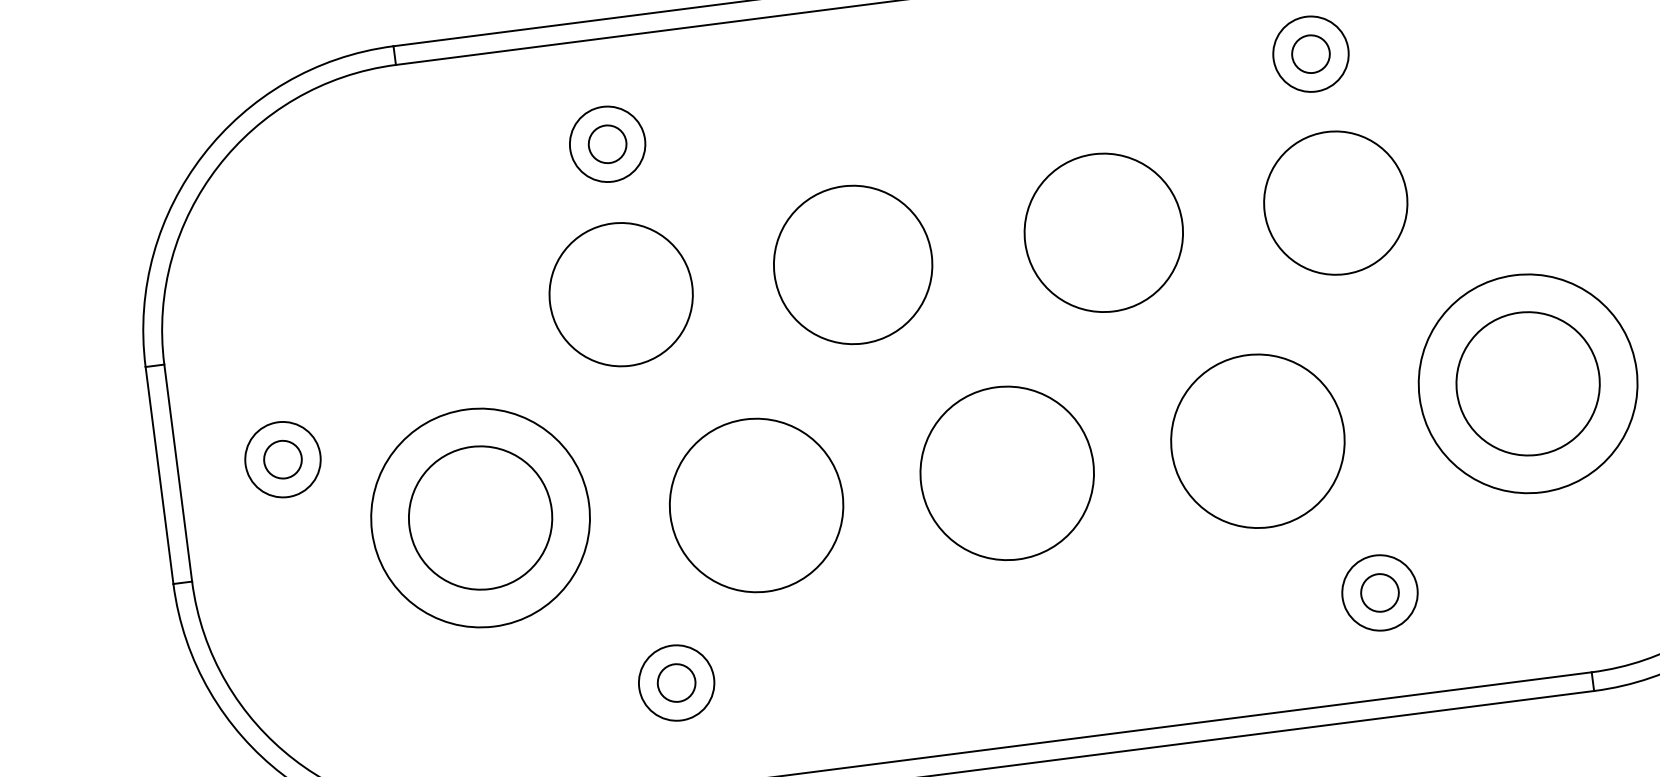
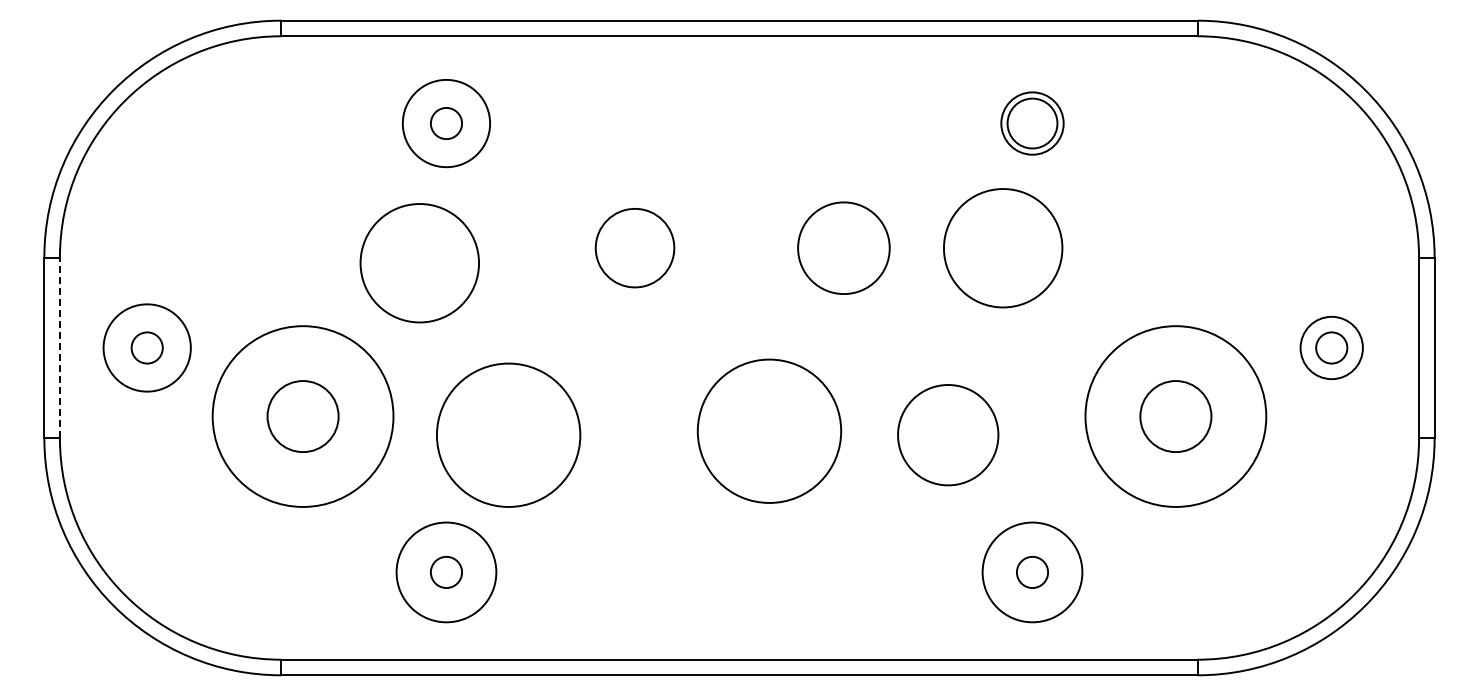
circle: (1310, 54) -> (1032, 123), size x1.6
circle: (607, 144) -> (446, 123), size x1.4
circle: (1336, 203) -> (1003, 248), moved
circle: (1103, 232) -> (843, 247), size x0.7
circle: (852, 264) -> (634, 247), size x0.6
circle: (620, 295) -> (419, 263), moved
circle: (1527, 383) -> (1175, 416), size x0.6
circle: (1256, 440) -> (947, 434), size x0.7
circle: (283, 459) -> (147, 347), size x1.4
line: (177, 472) -> (59, 347), solid -> dashed
circle: (1007, 472) -> (769, 430), moved
circle: (756, 504) -> (508, 434), moved
circle: (479, 518) -> (302, 416), size x0.6
circle: (1380, 593) -> (1032, 572), size x1.6
circle: (676, 683) -> (446, 572), size x1.6

